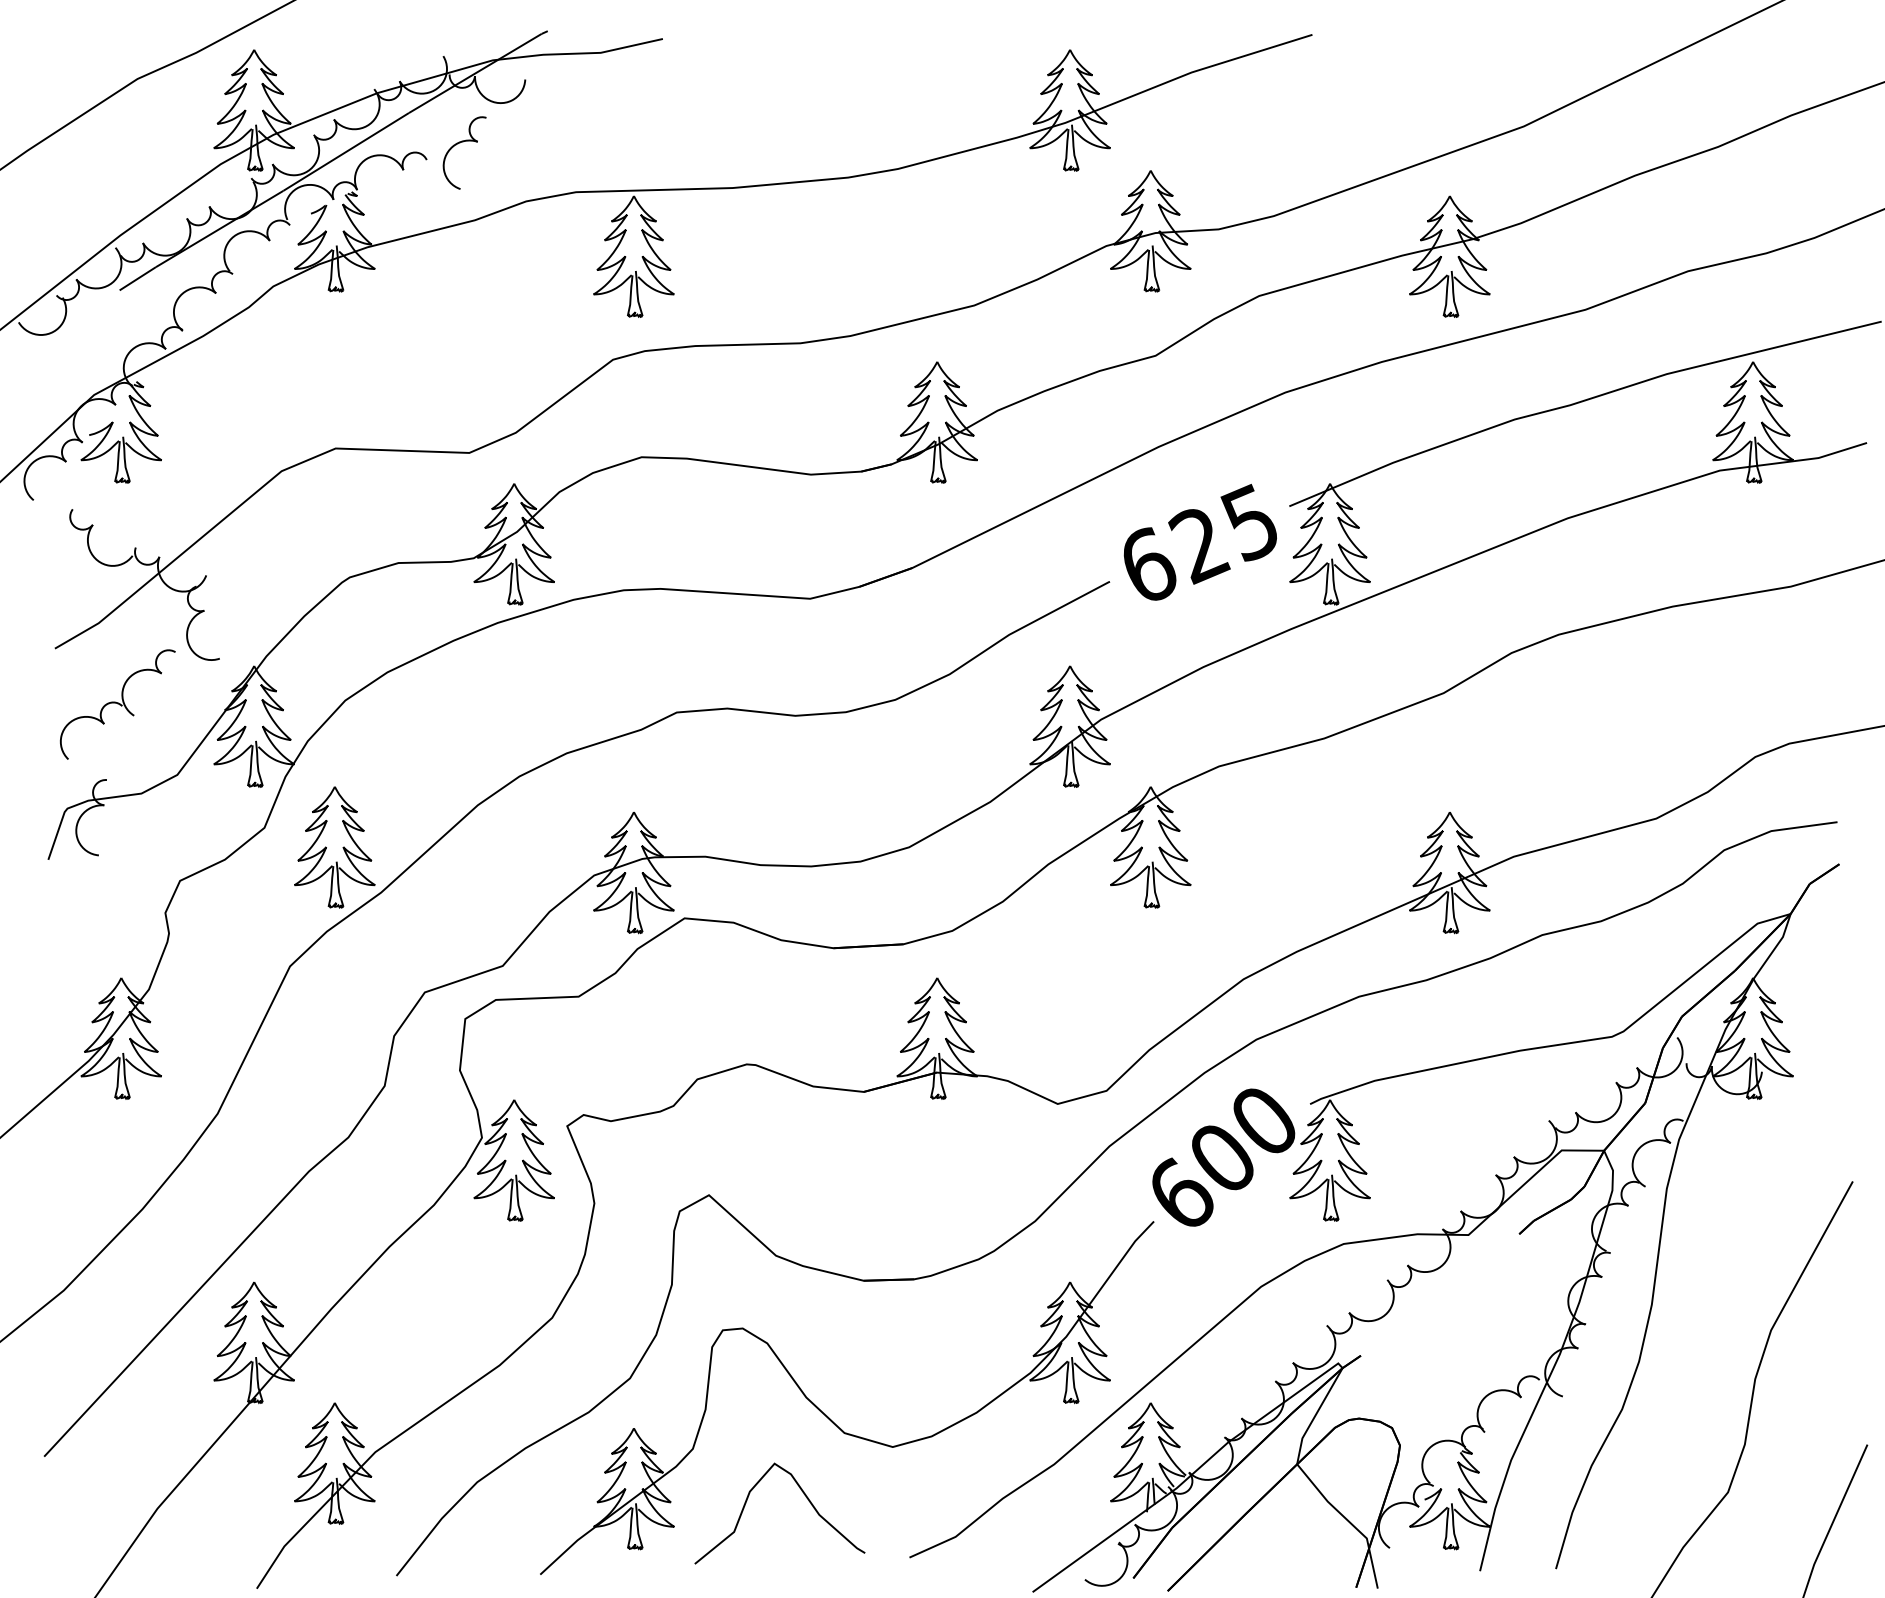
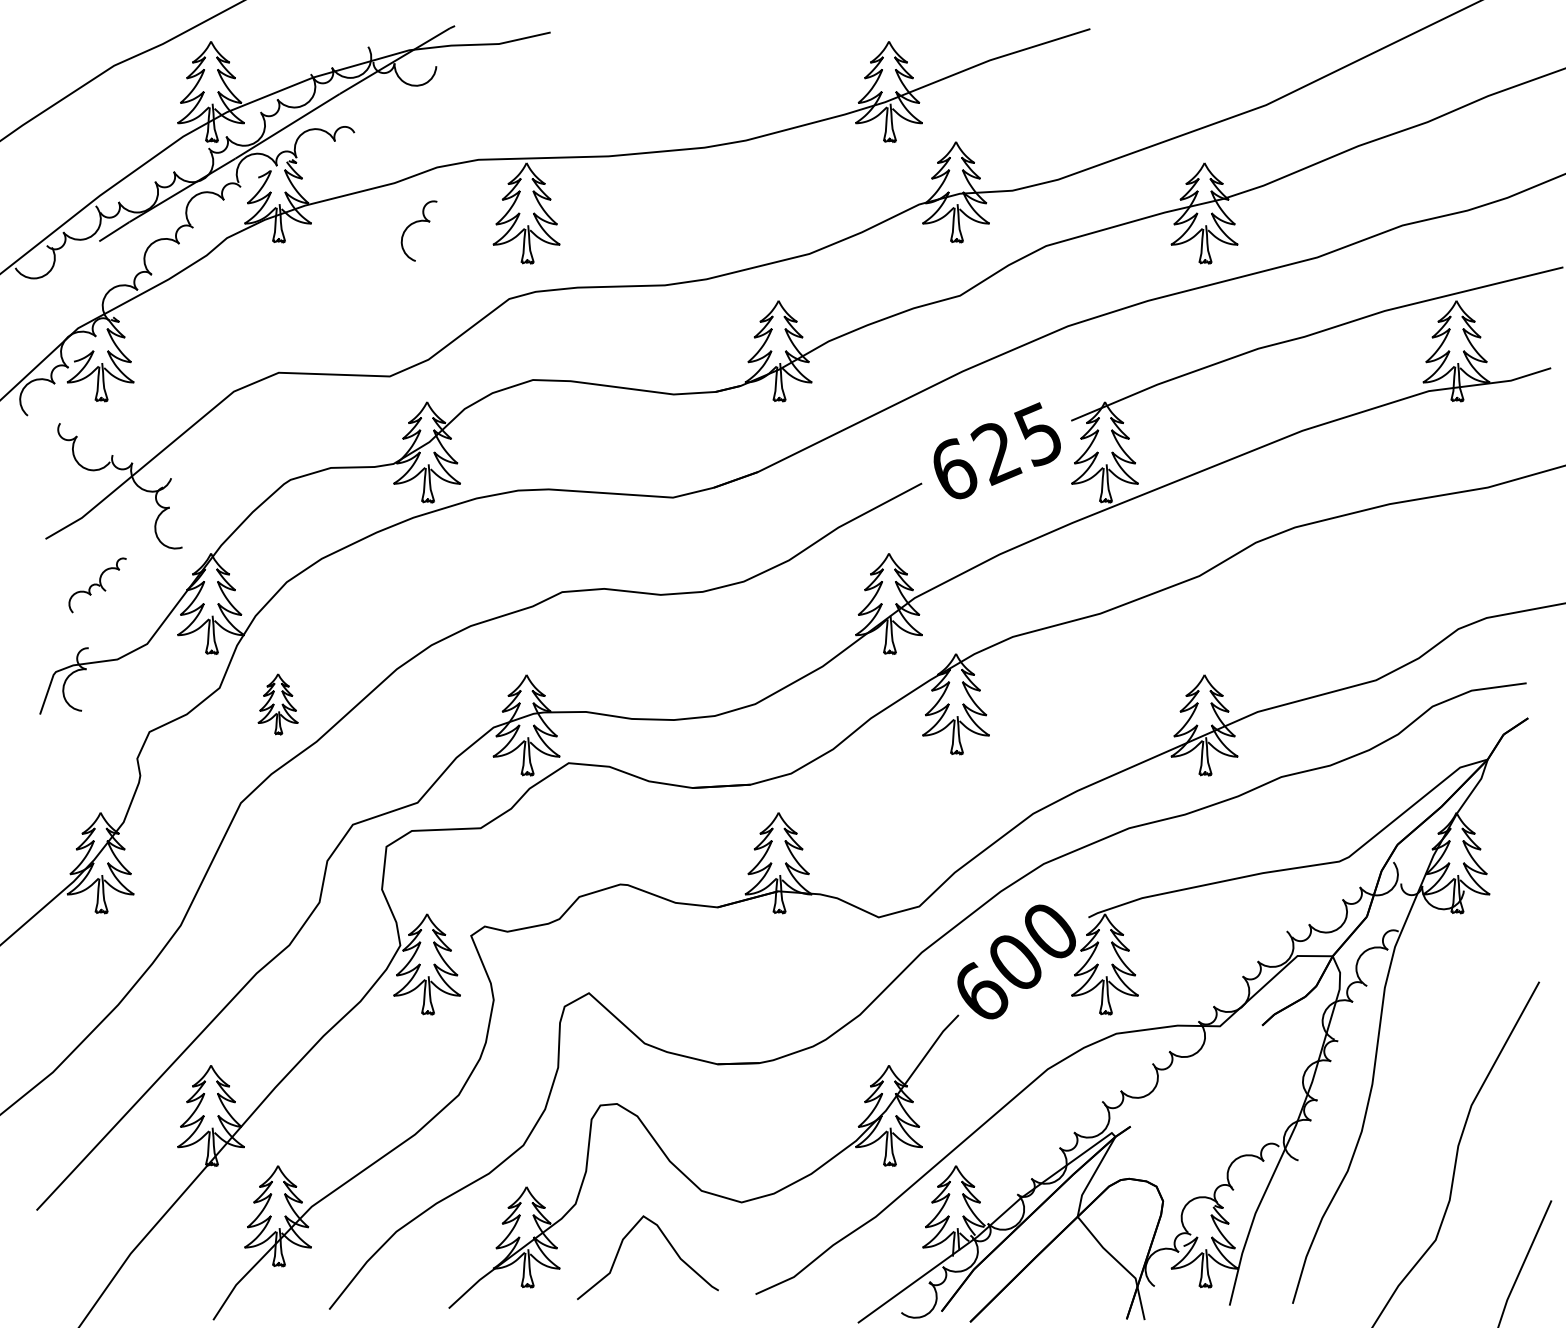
part: (460, 143) -> (415, 223), moved
part: (117, 704) -> (97, 585), size x0.6
part: (334, 847) -> (277, 704), size x0.6

